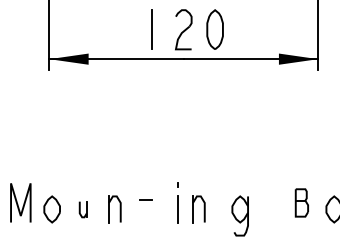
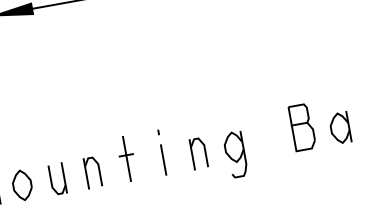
line: (146, 202) -> (127, 158), added
part: (301, 202) -> (301, 127), size x1.43
part: (82, 209) -> (56, 179), size x1.67
part: (198, 209) -> (198, 153), moved

